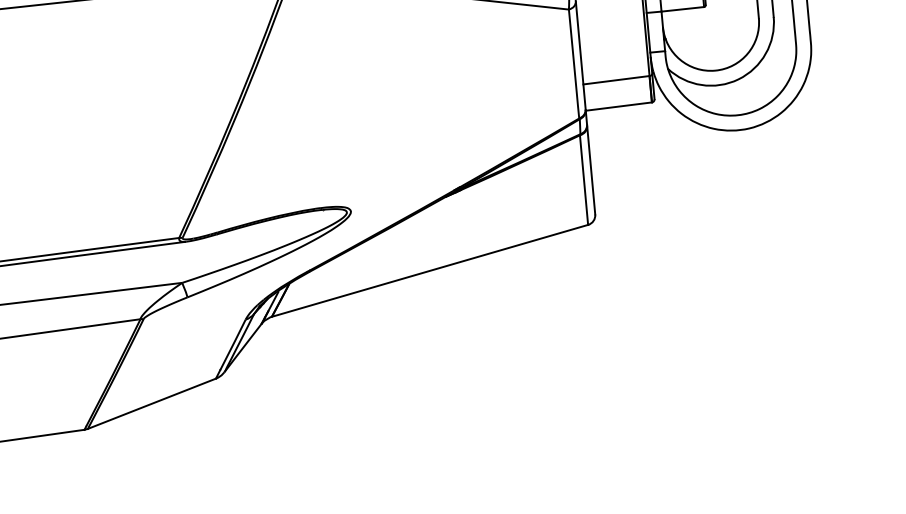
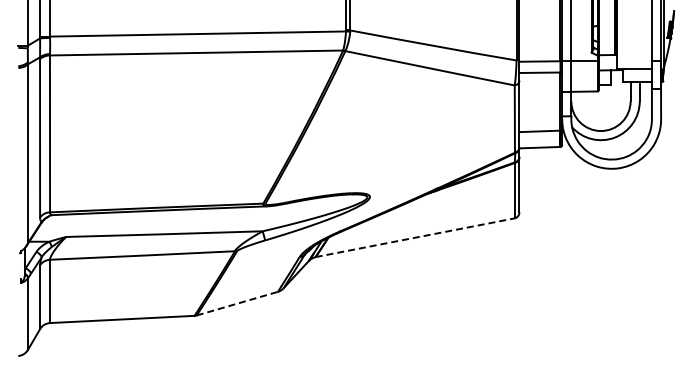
line: (430, 270) -> (415, 237), solid -> dashed
line: (152, 403) -> (237, 303), solid -> dashed

